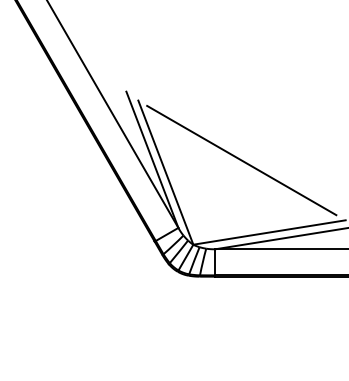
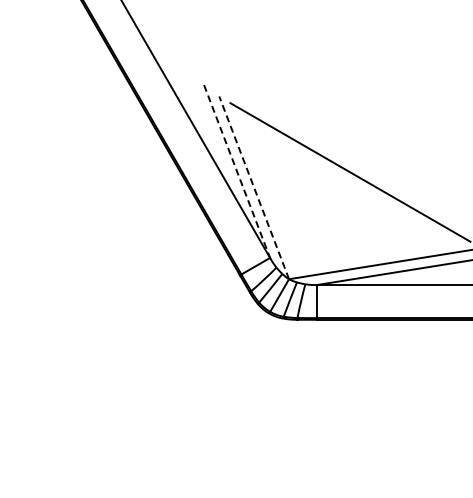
line: (152, 160) -> (237, 172), solid -> dashed
line: (166, 172) -> (254, 187), solid -> dashed

